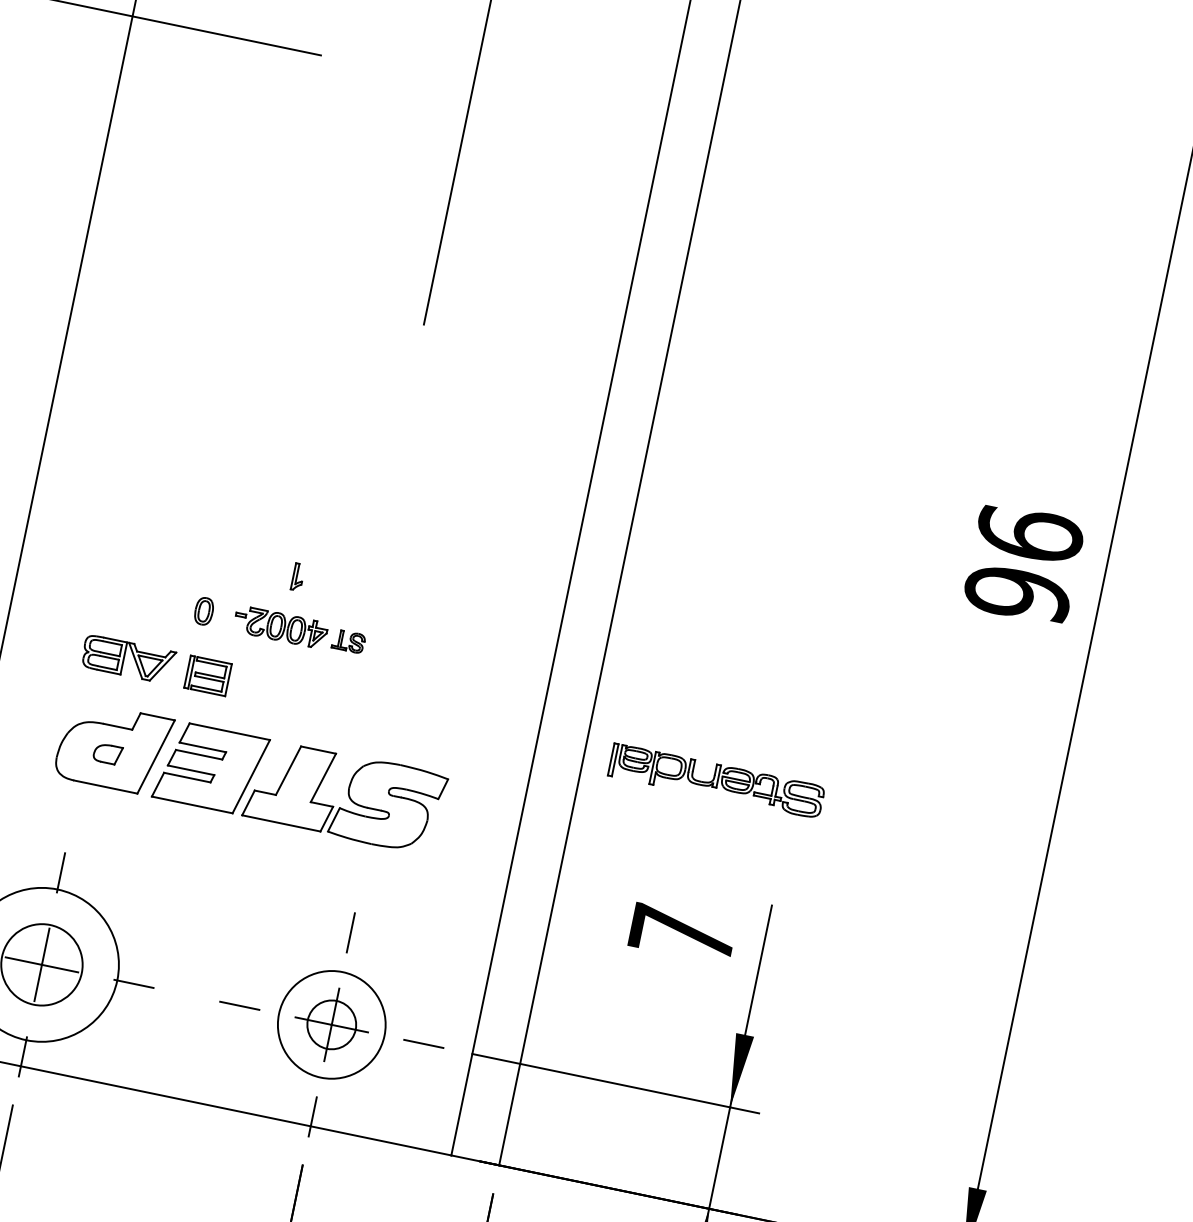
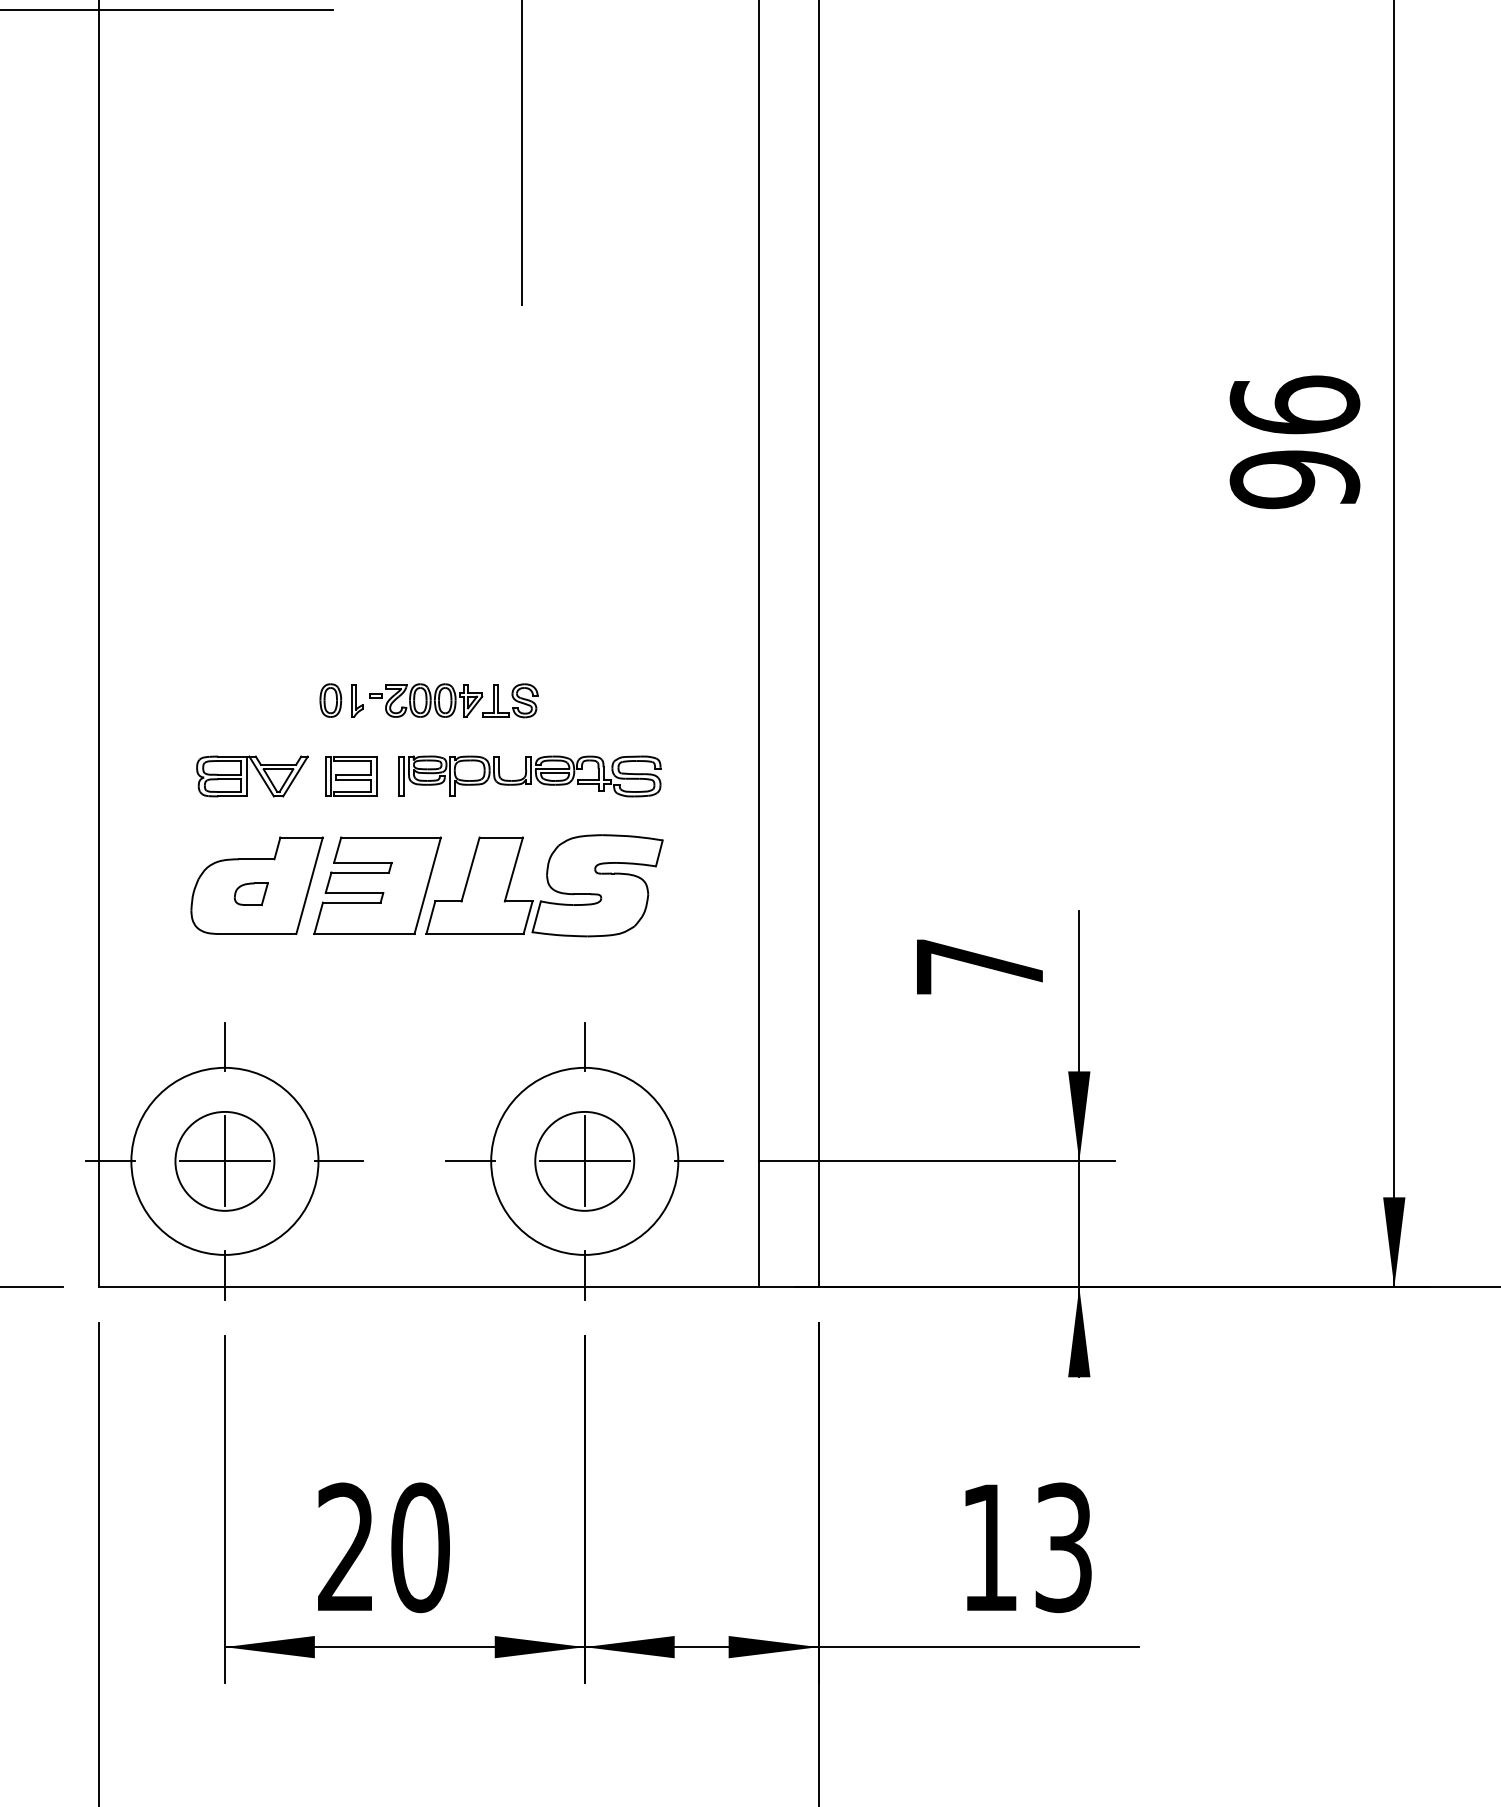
part: (298, 577) -> (357, 700), moved
part: (348, 641) -> (510, 700), size x1.43
part: (716, 781) -> (529, 776), moved
circle: (331, 1024) -> (584, 1160), size x1.43
circle: (331, 1024) -> (584, 1160), size x1.67

